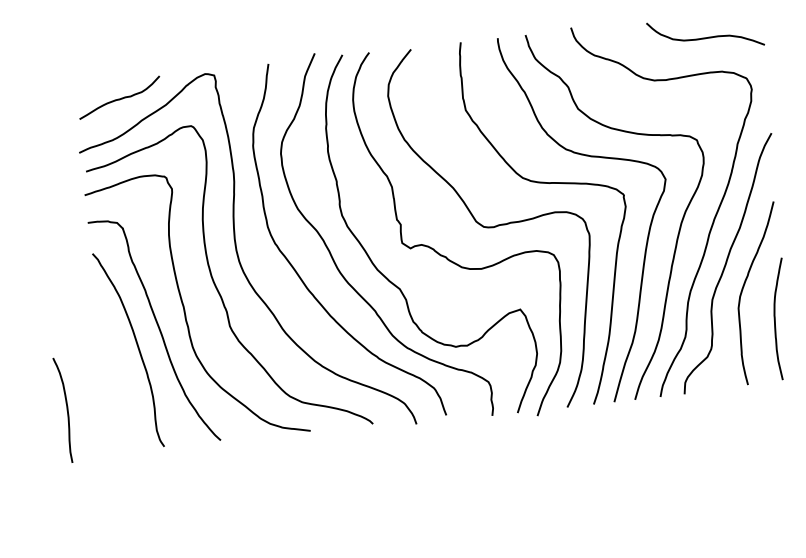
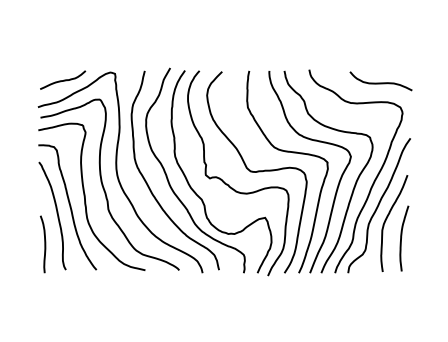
curve: (66, 410) -> (44, 244), moved

